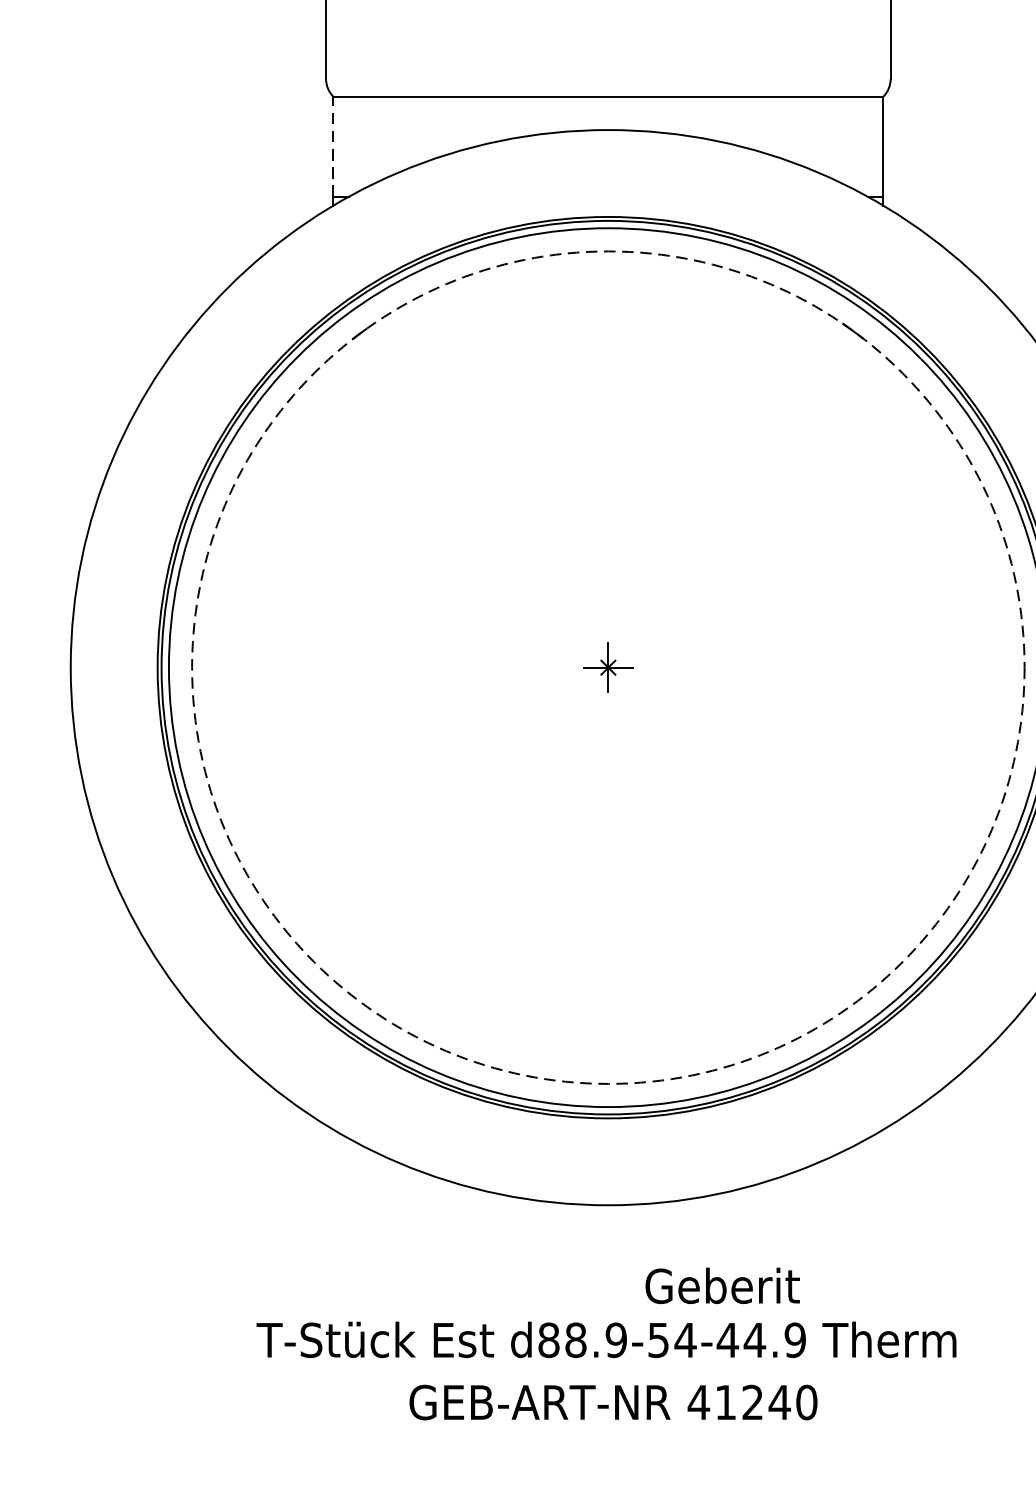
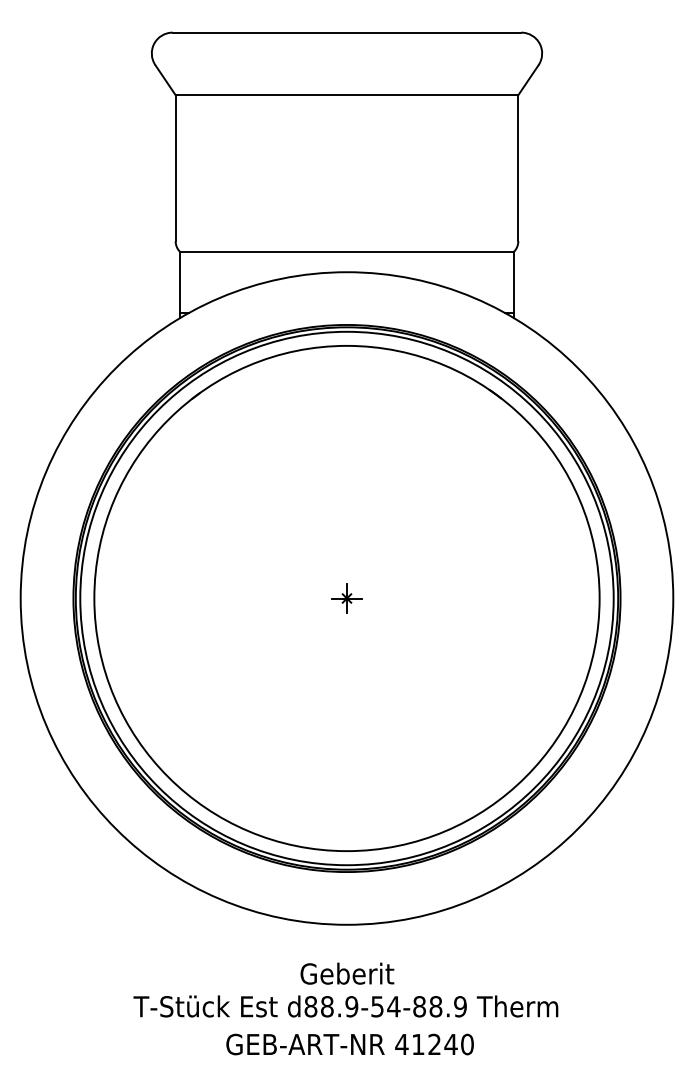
line: (334, 145) -> (180, 281), dashed -> solid
circle: (607, 667) -> (346, 598), dashed -> solid
text: (722, 1285) -> (347, 973), moved
text: (741, 1339) -> (427, 1006), d88.9-54-44.9 -> d88.9-54-88.9

